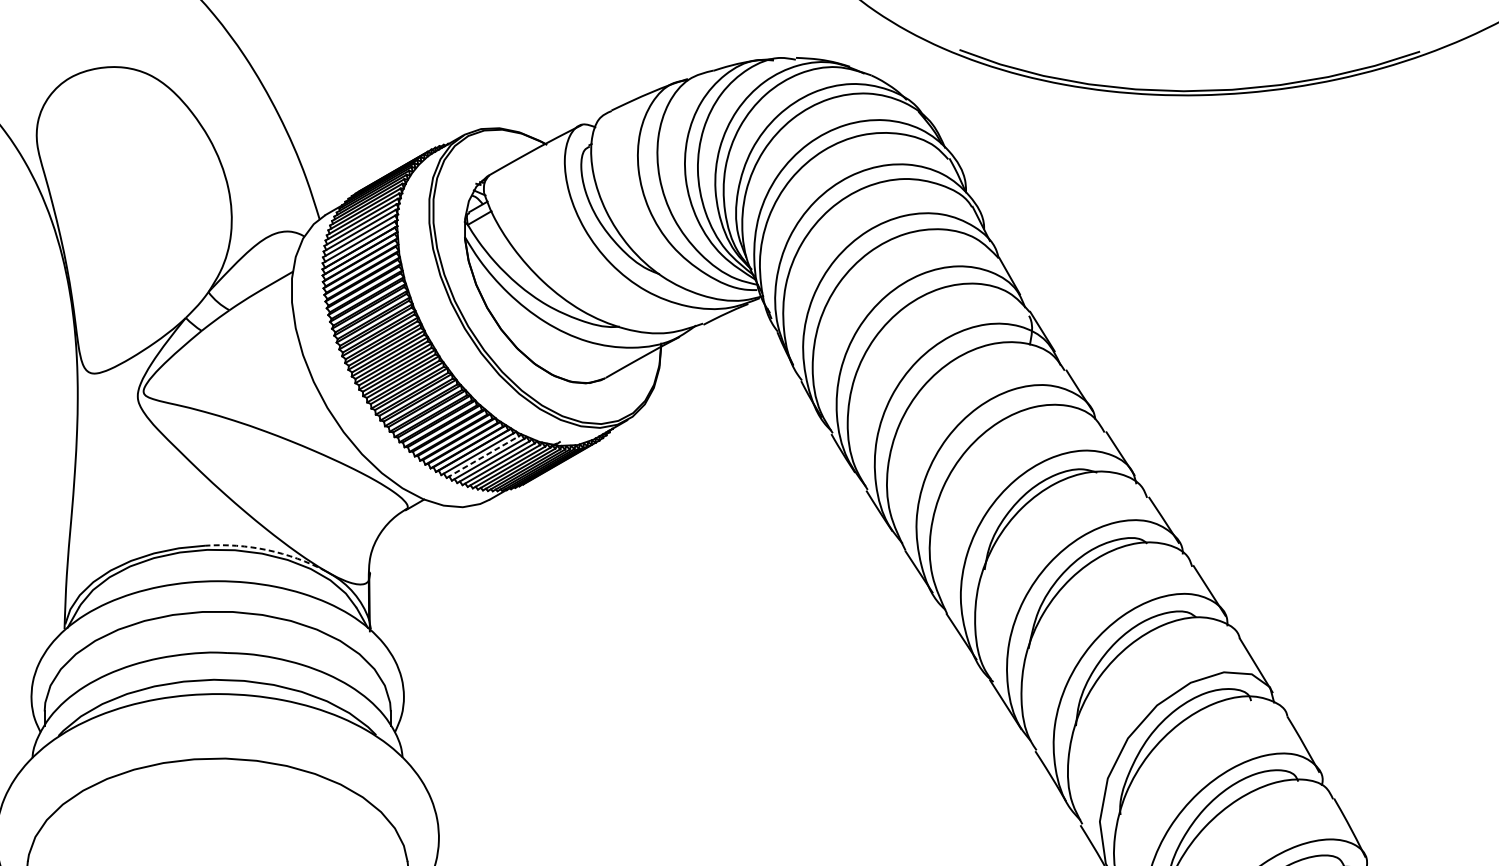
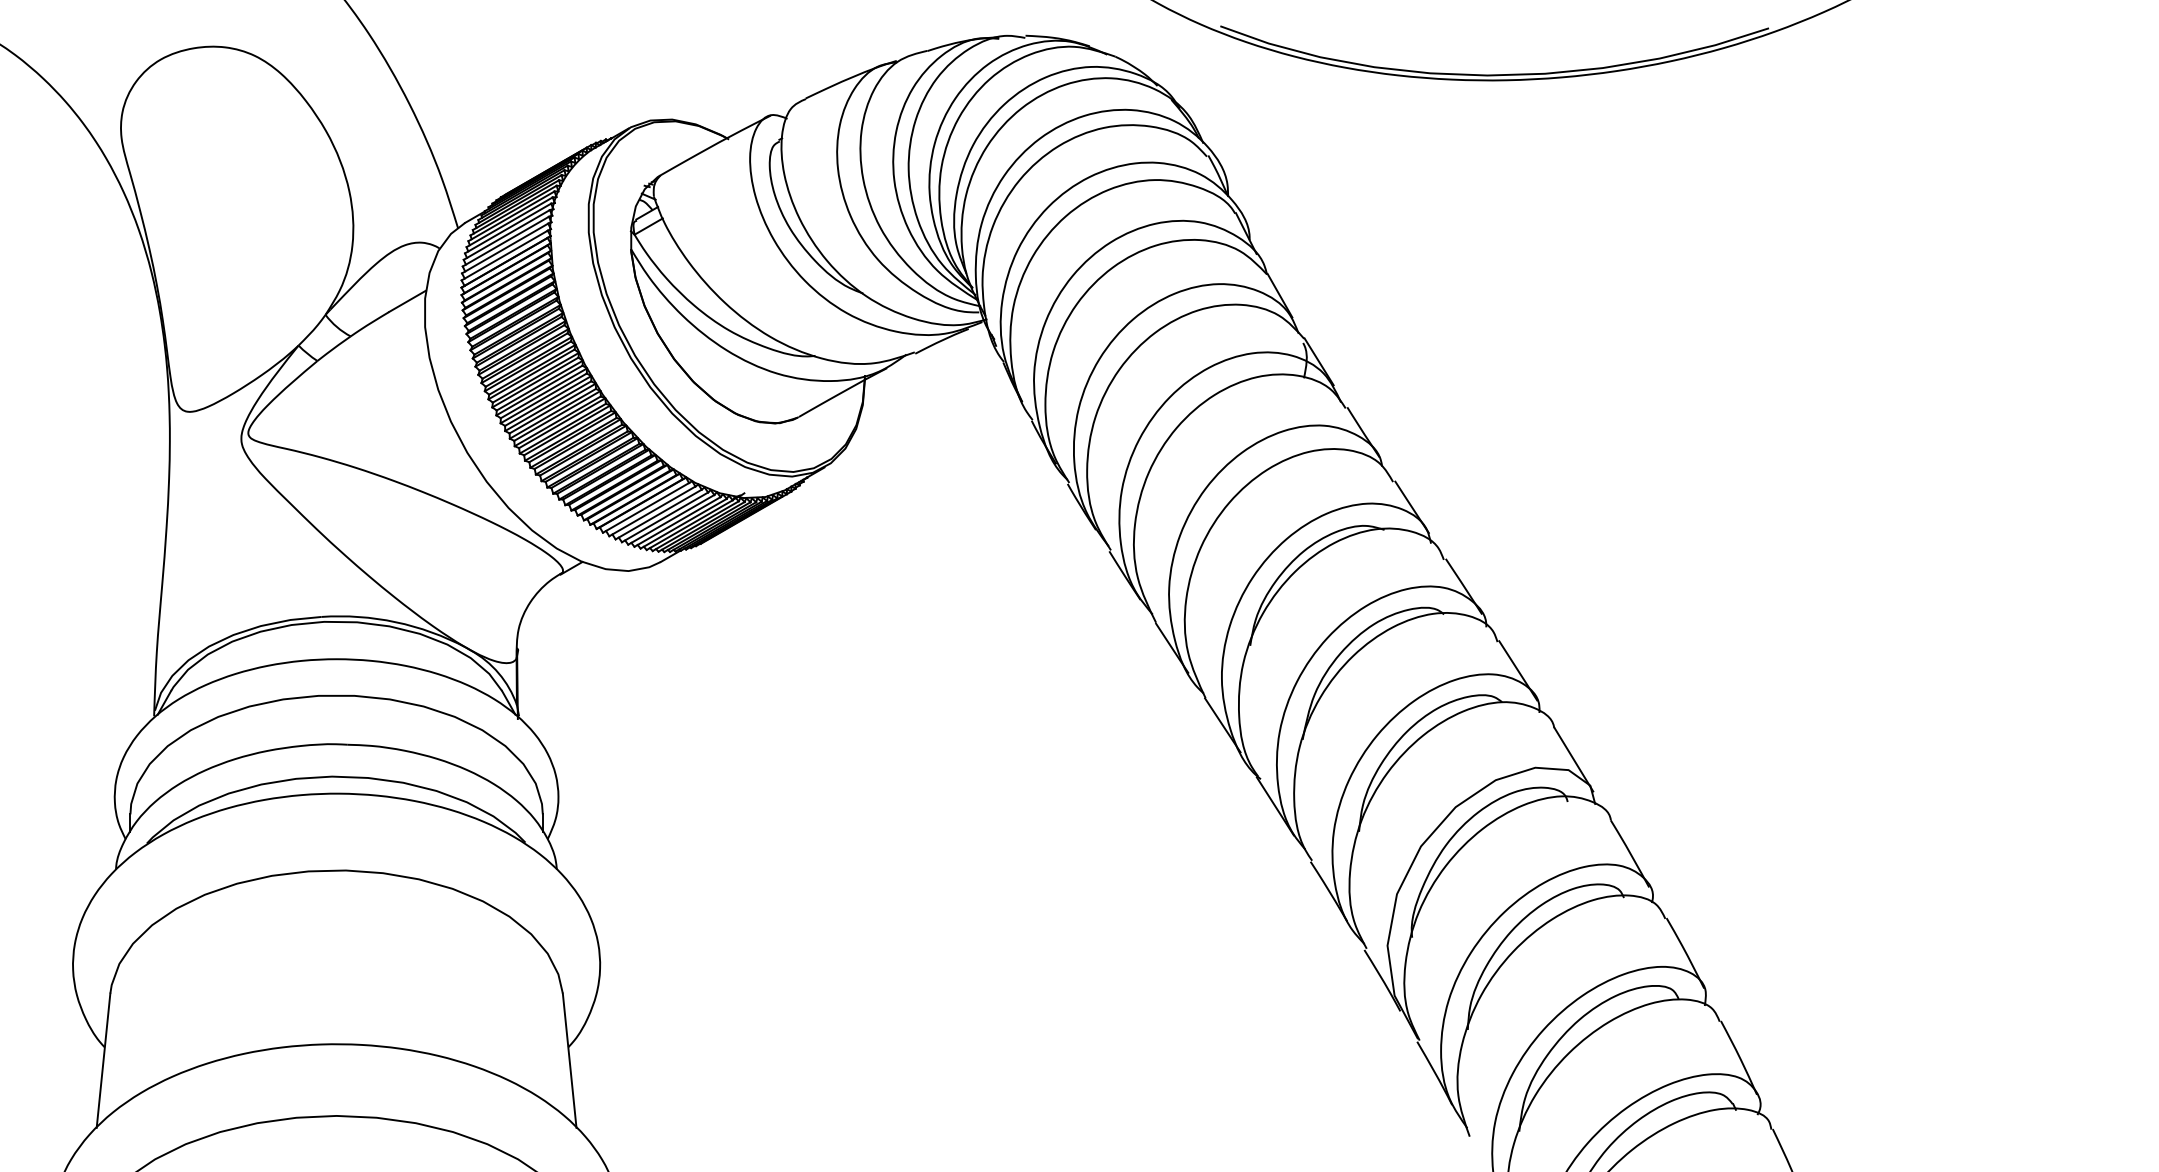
line: (482, 457) -> (652, 511), dashed -> solid
arc: (267, 550) -> (395, 622), dashed -> solid

